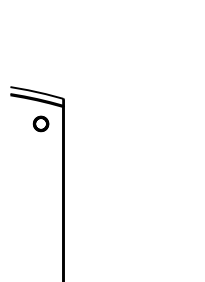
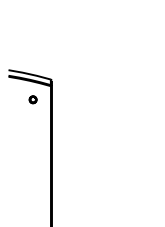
part: (40, 123) -> (32, 99), size x0.6

